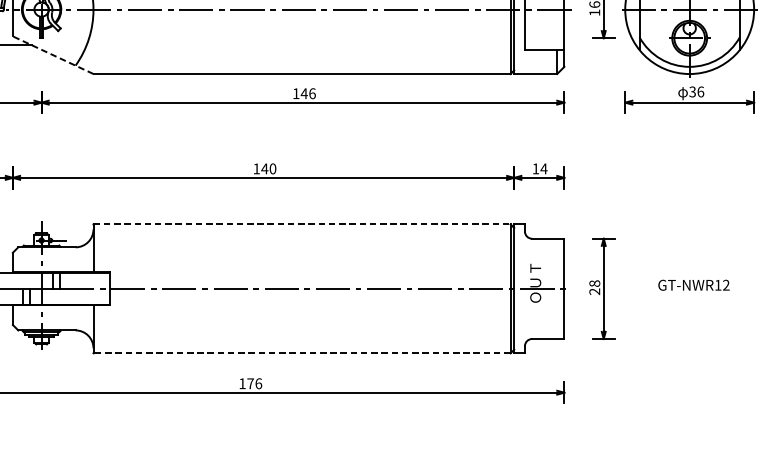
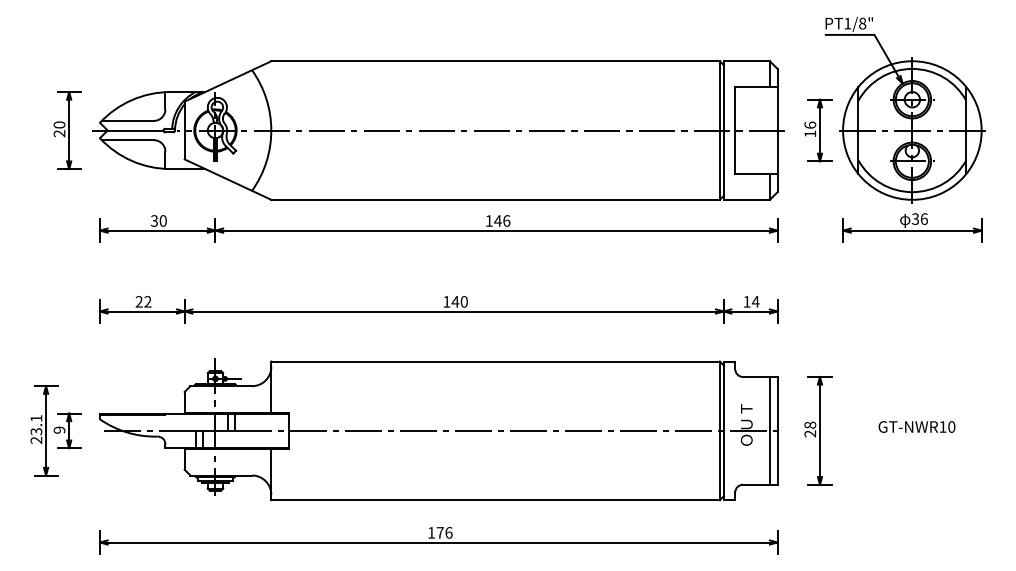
line: (53, 55) -> (228, 179), dashed -> solid
line: (302, 224) -> (496, 361), dashed -> solid
text: (726, 284) -> (951, 426), GT-NWR12 -> GT-NWR10
line: (556, 288) -> (769, 430), added
line: (302, 353) -> (495, 500), dashed -> solid

